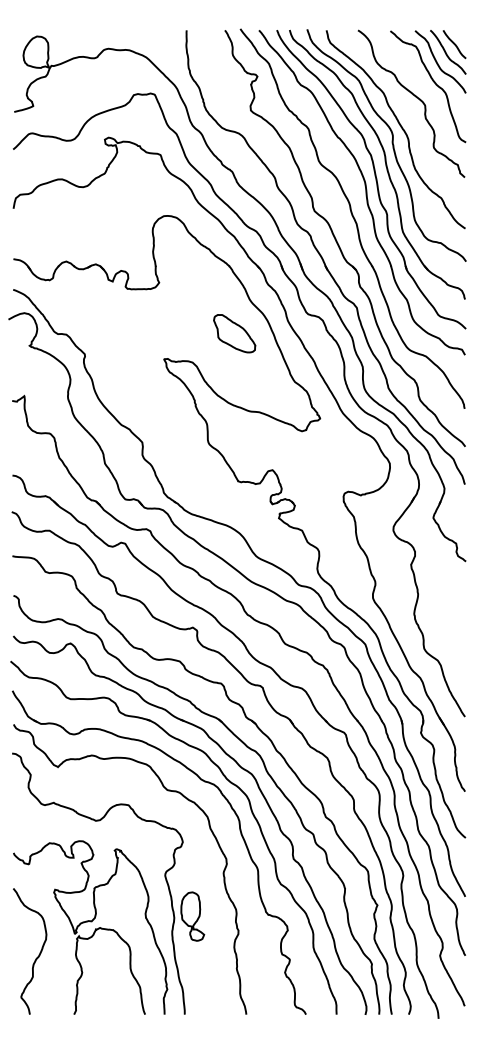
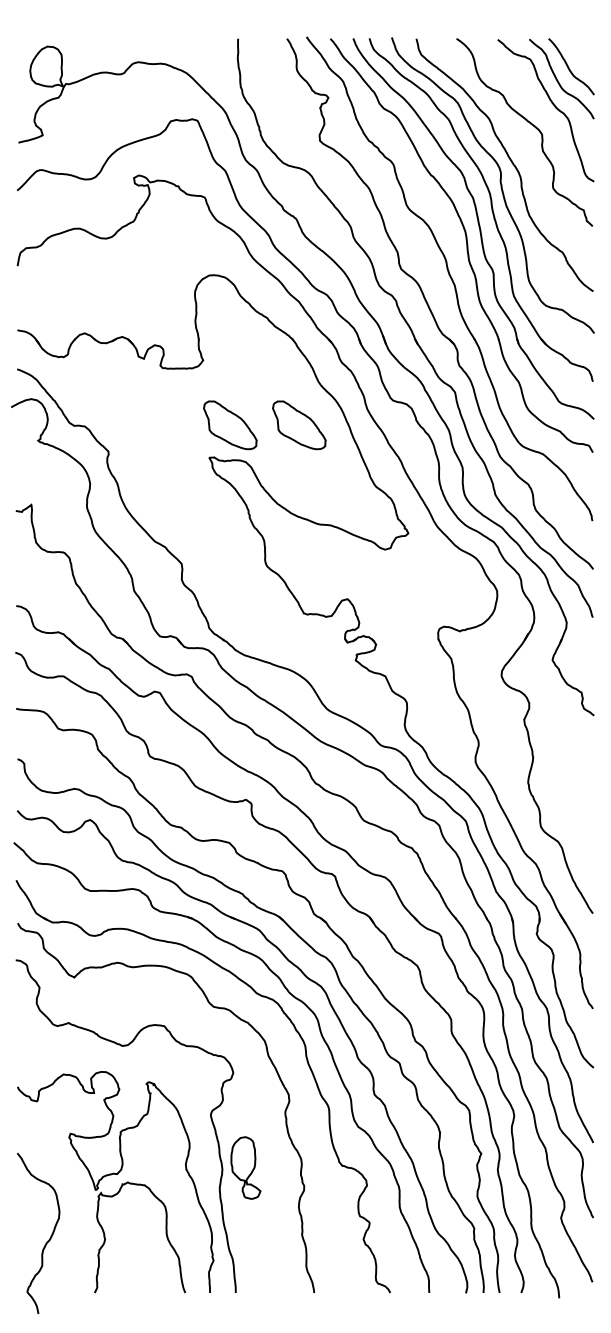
curve: (454, 44) -> (579, 56), removed
part: (180, 333) -> (230, 425), added
curve: (36, 957) -> (46, 1241), moved

